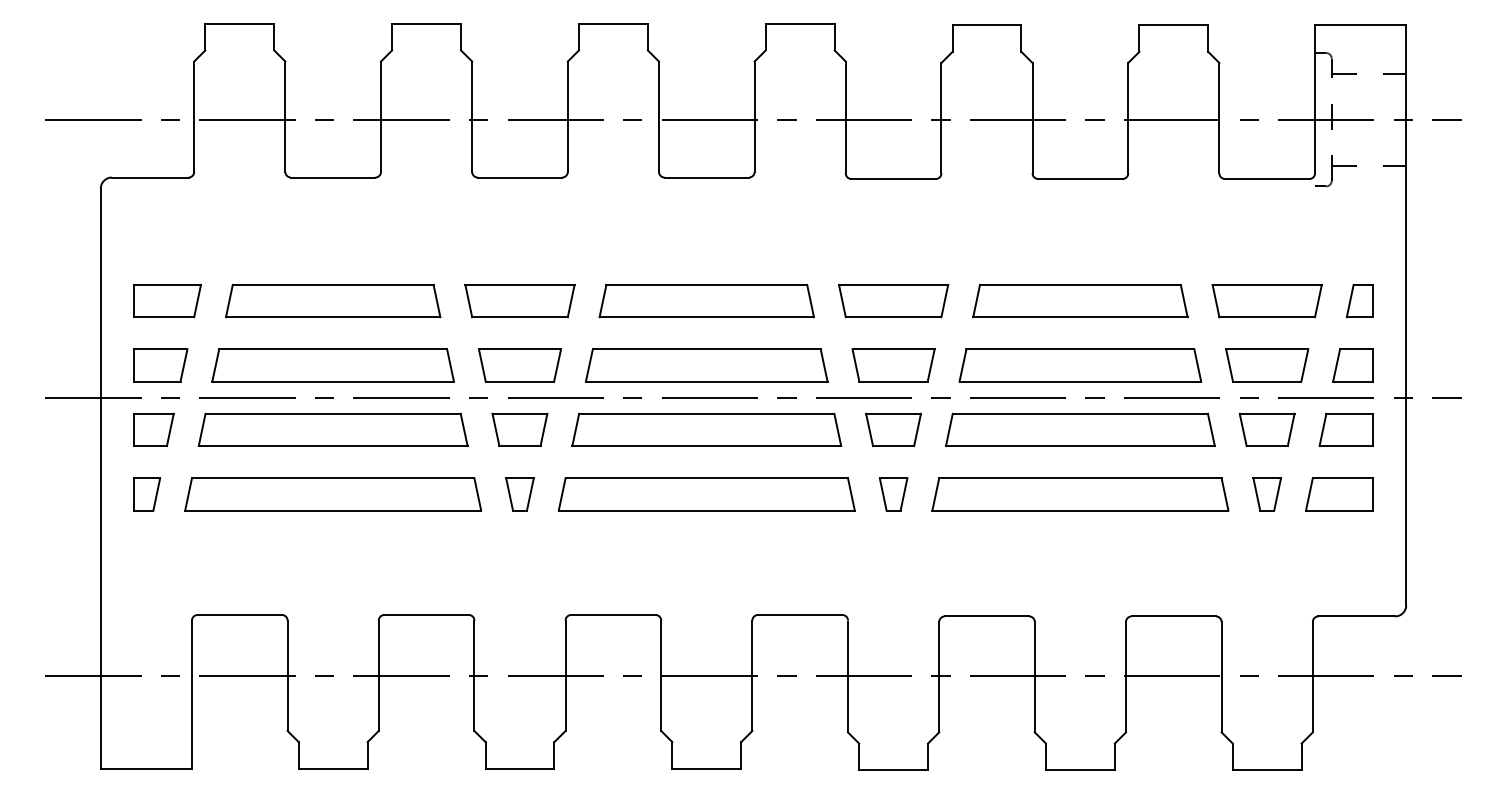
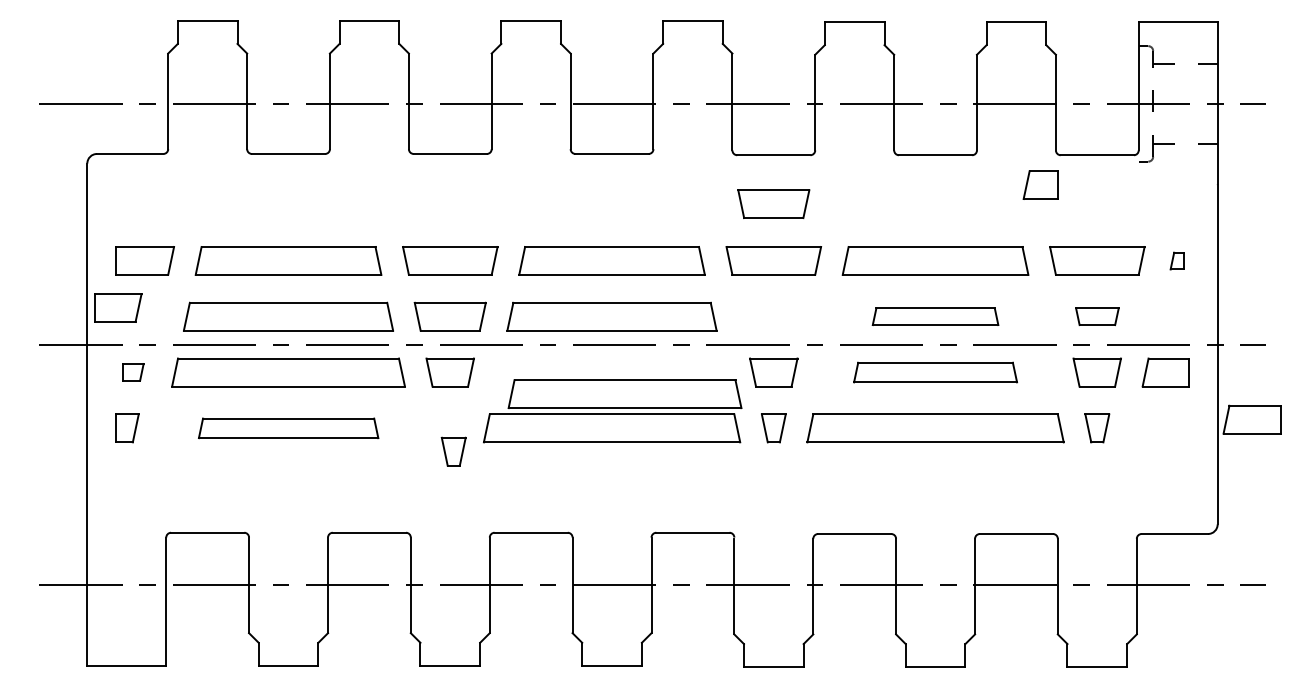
part: (1359, 301) -> (1177, 261), size x0.6
part: (160, 365) -> (118, 308), moved
part: (893, 365) -> (773, 204), moved
part: (1080, 365) -> (935, 316), size x0.6
part: (1267, 365) -> (1097, 316), size x0.6
part: (1352, 365) -> (1040, 185), moved
part: (153, 429) -> (132, 372), size x0.6
part: (706, 429) -> (624, 393), moved
part: (1080, 429) -> (935, 372), size x0.7
part: (333, 494) -> (288, 428), size x0.7
part: (519, 494) -> (453, 451), moved
part: (1339, 494) -> (1252, 419), moved

